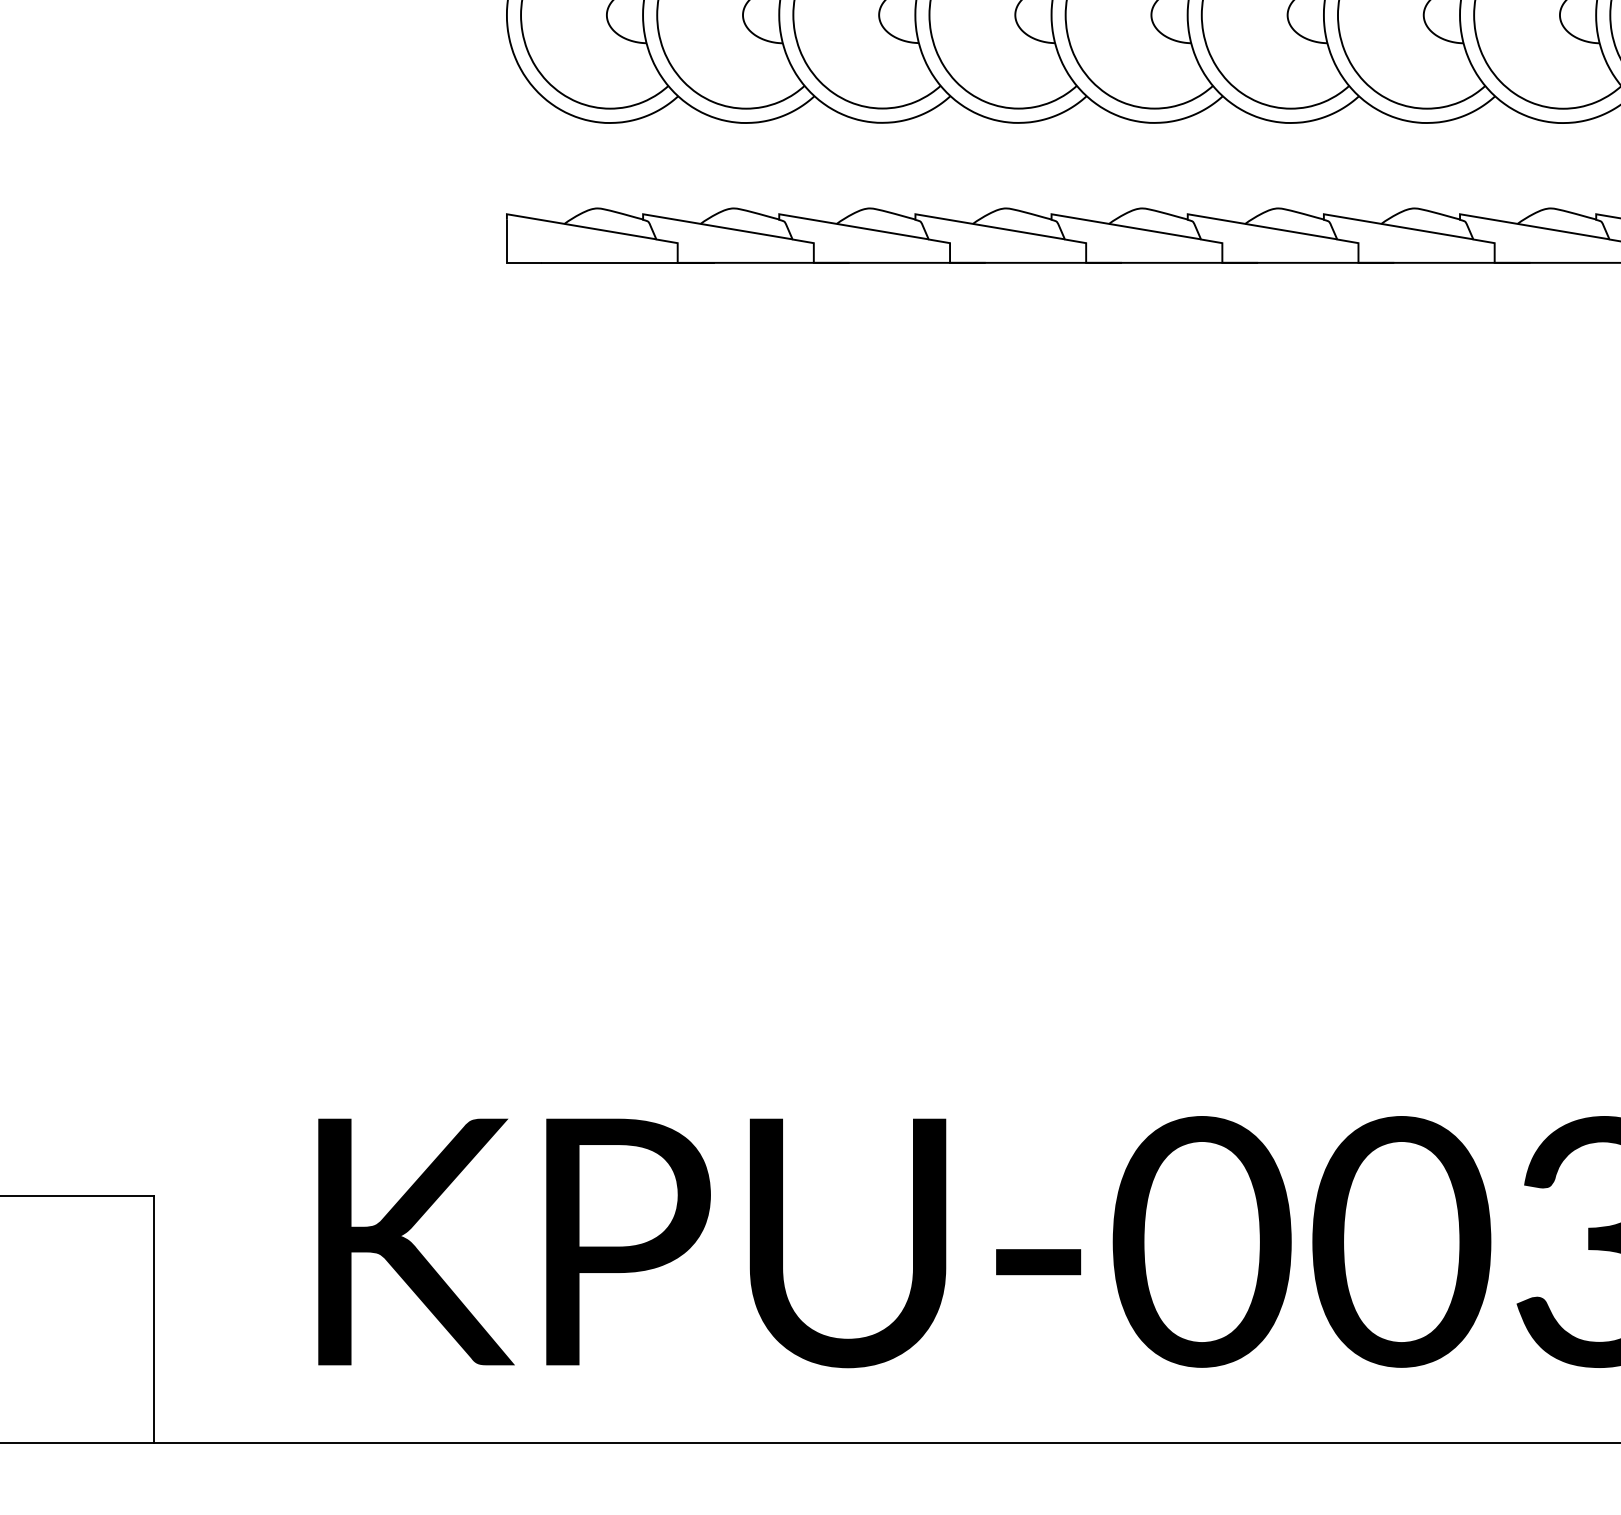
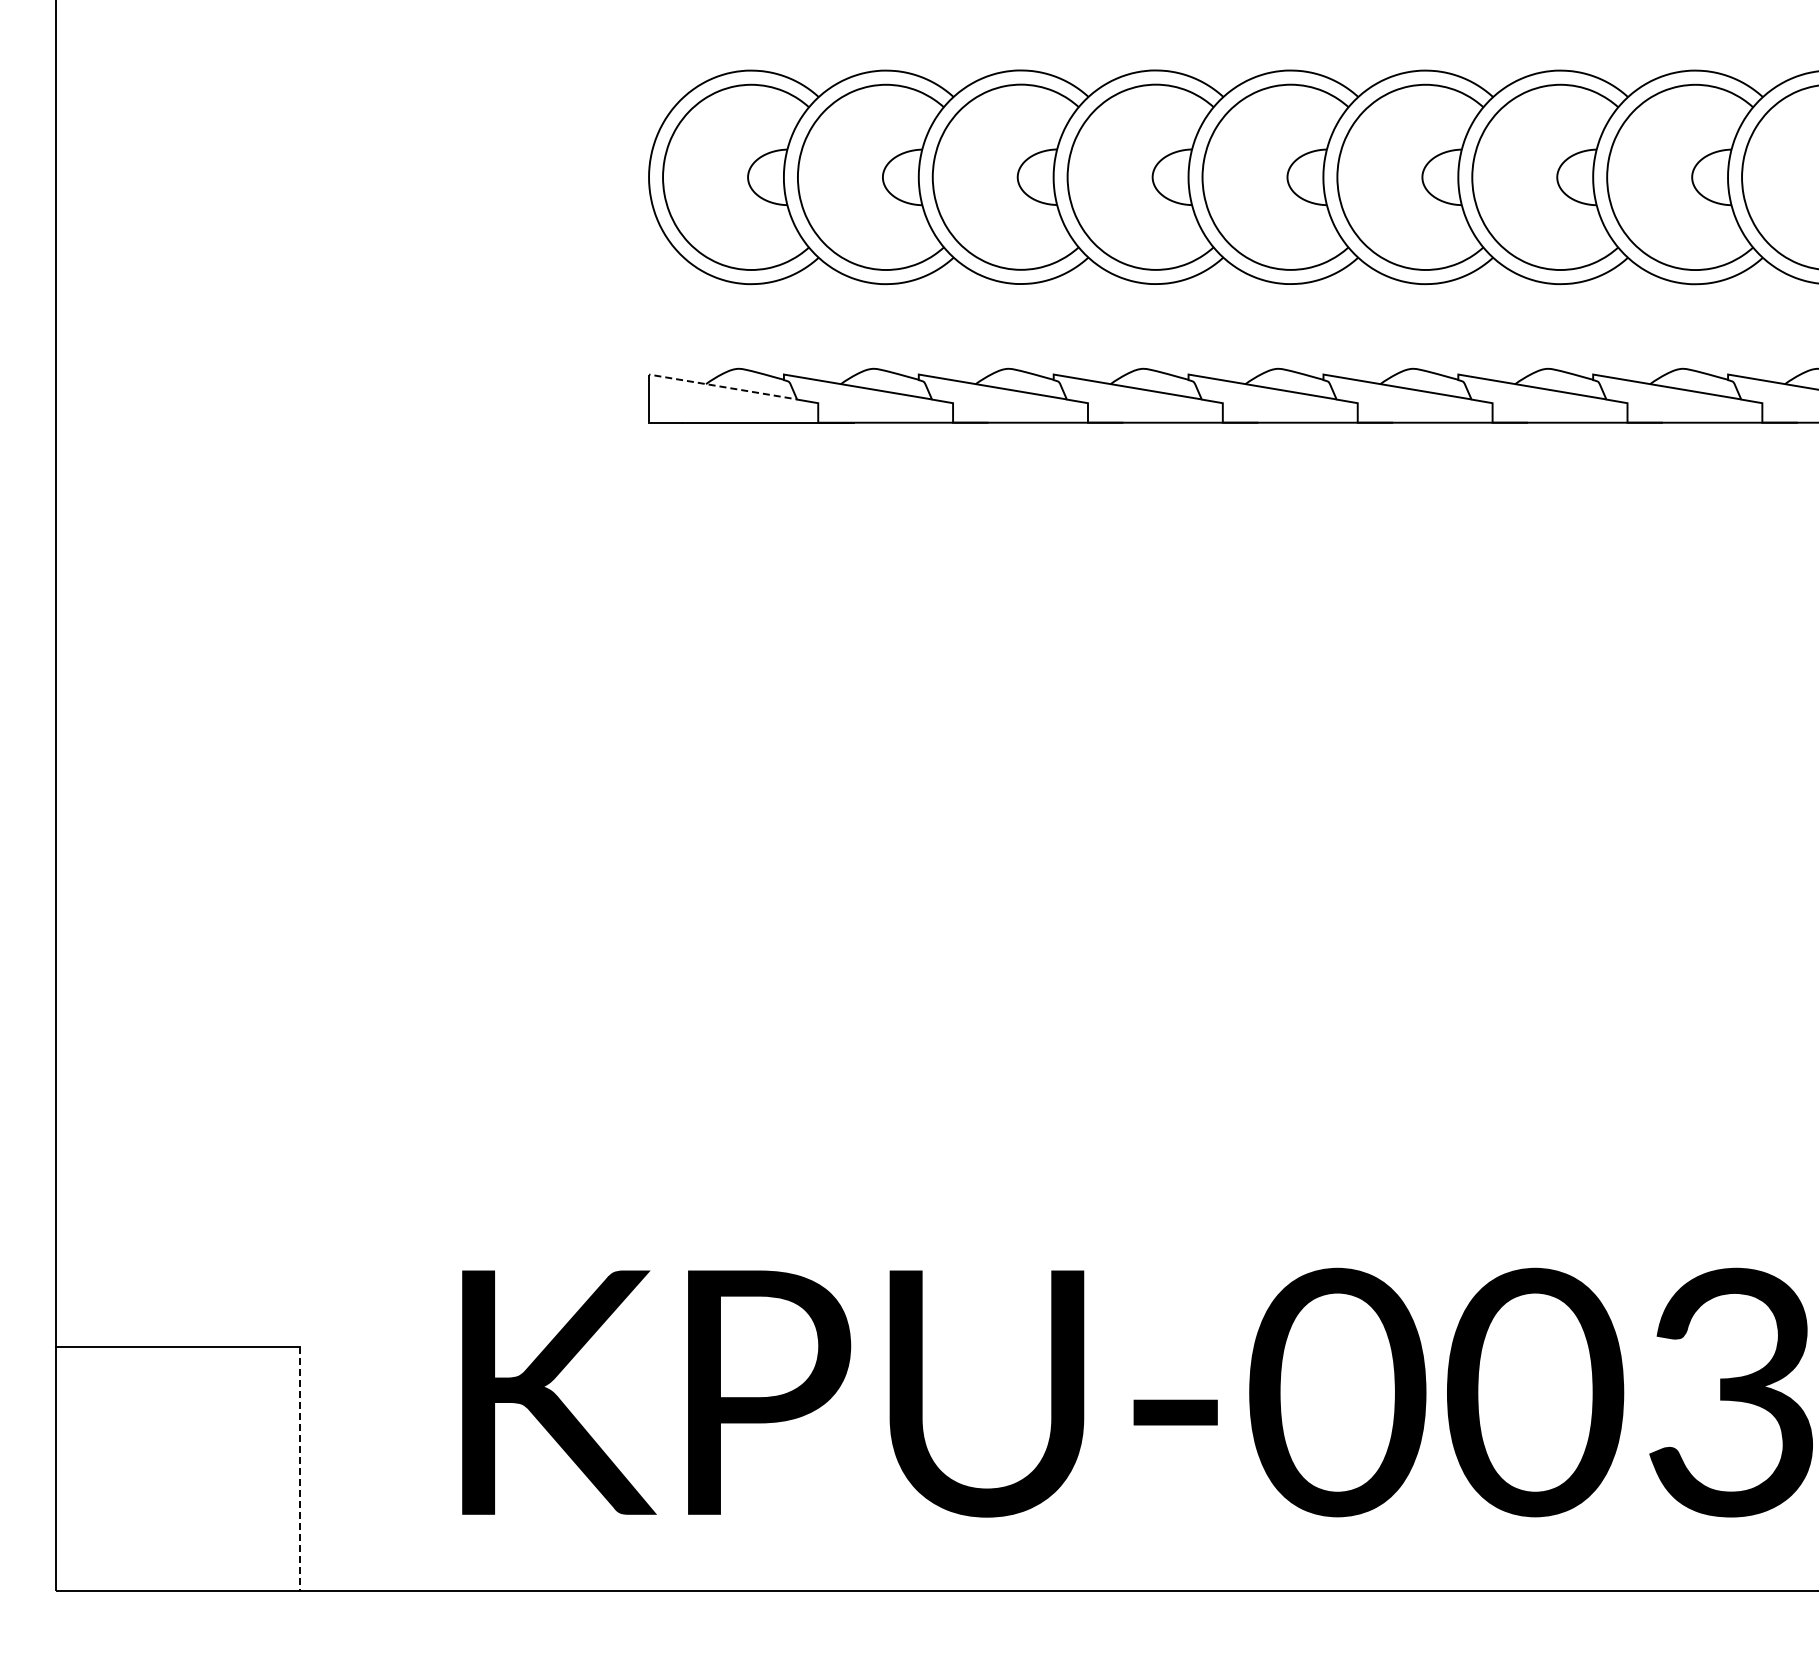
line: (578, 226) -> (719, 386), solid -> dashed
line: (154, 1319) -> (299, 1469), solid -> dashed

